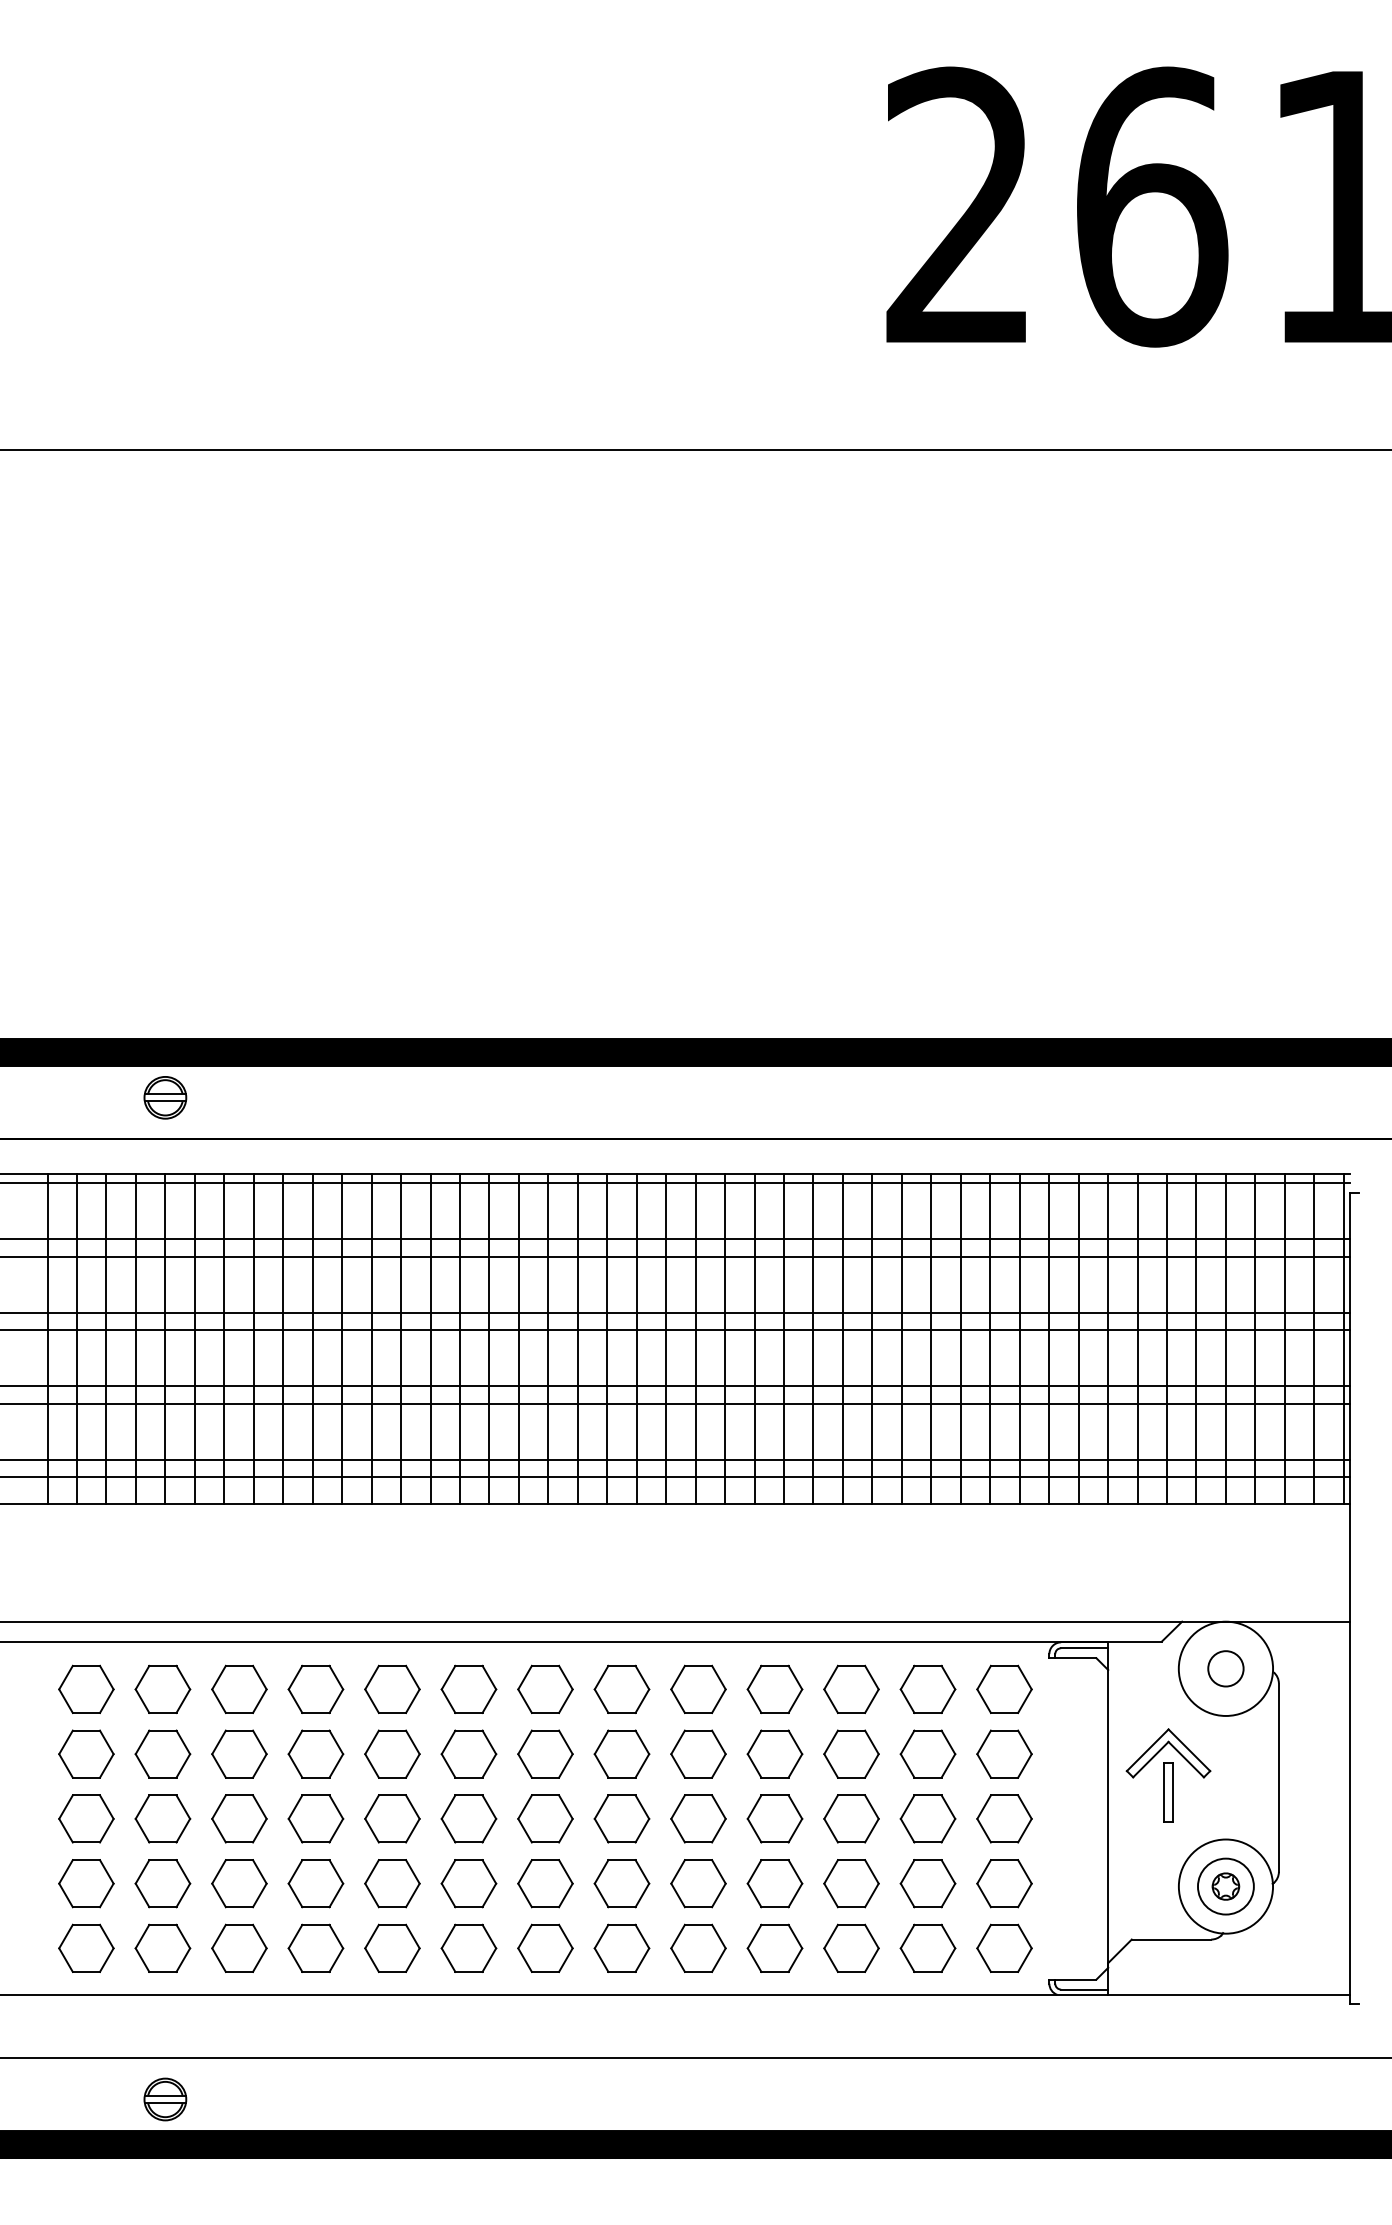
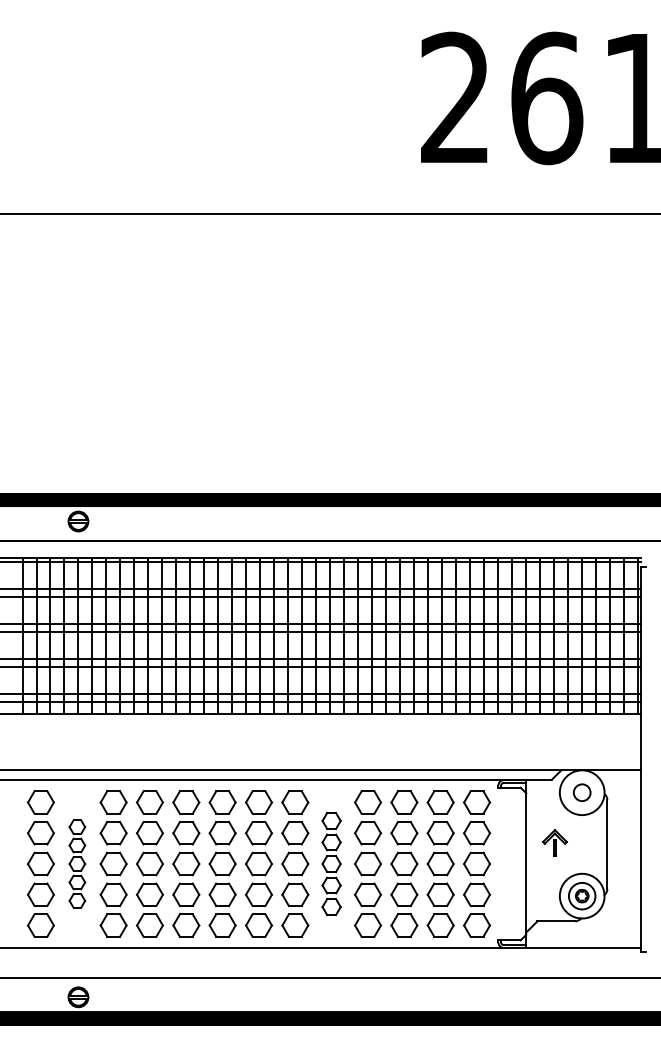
part: (1167, 1773) -> (554, 842), size x0.6
part: (163, 1817) -> (77, 863), size x0.6
part: (698, 1817) -> (331, 863), size x0.7

